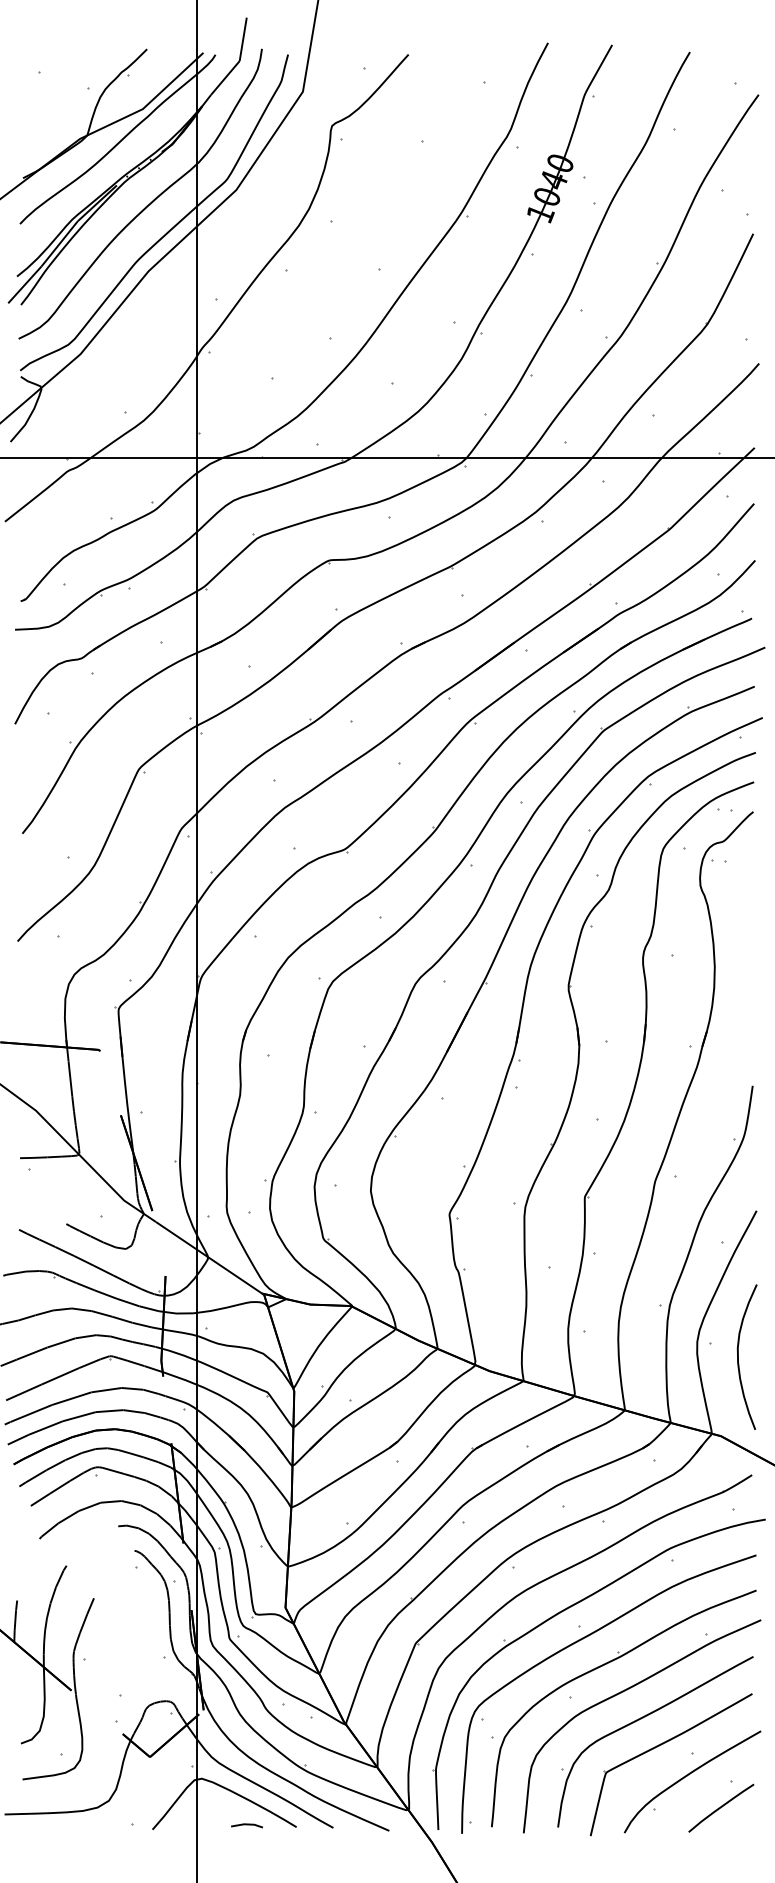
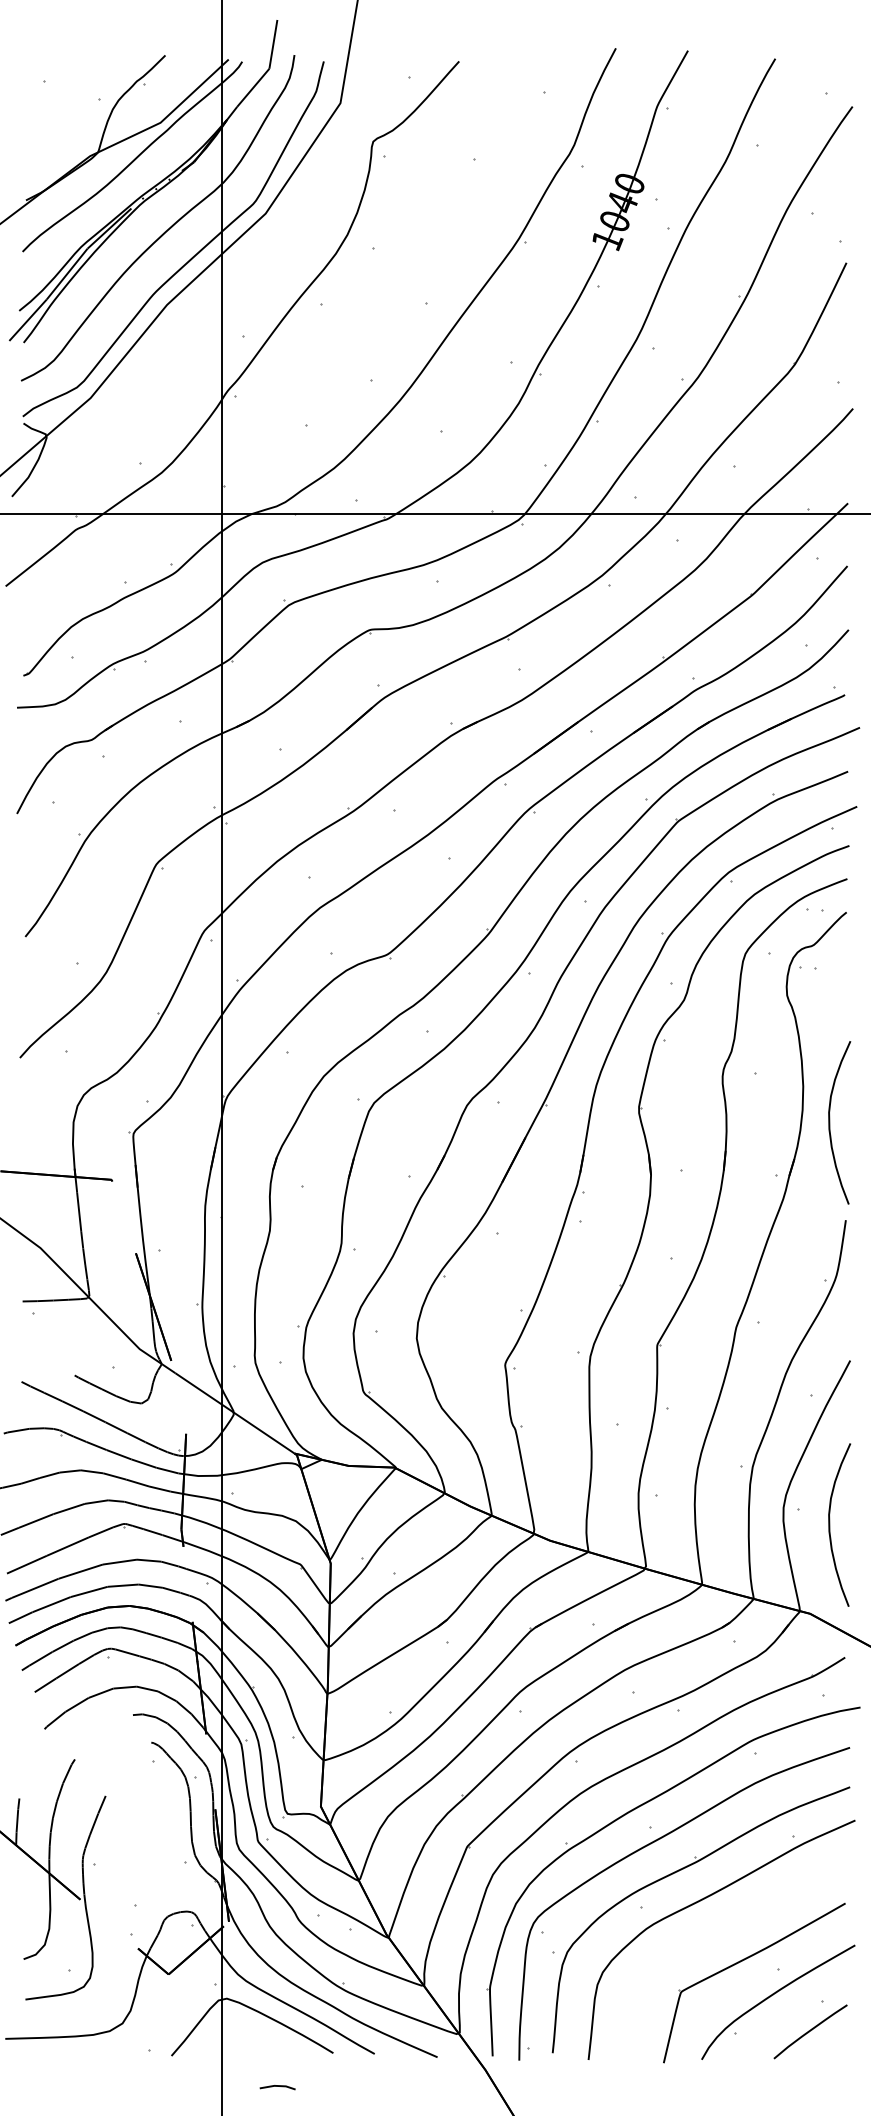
curve: (738, 998) -> (829, 1122), added
part: (643, 1718) -> (723, 1931), removed
line: (246, 1825) -> (277, 2087), moved

